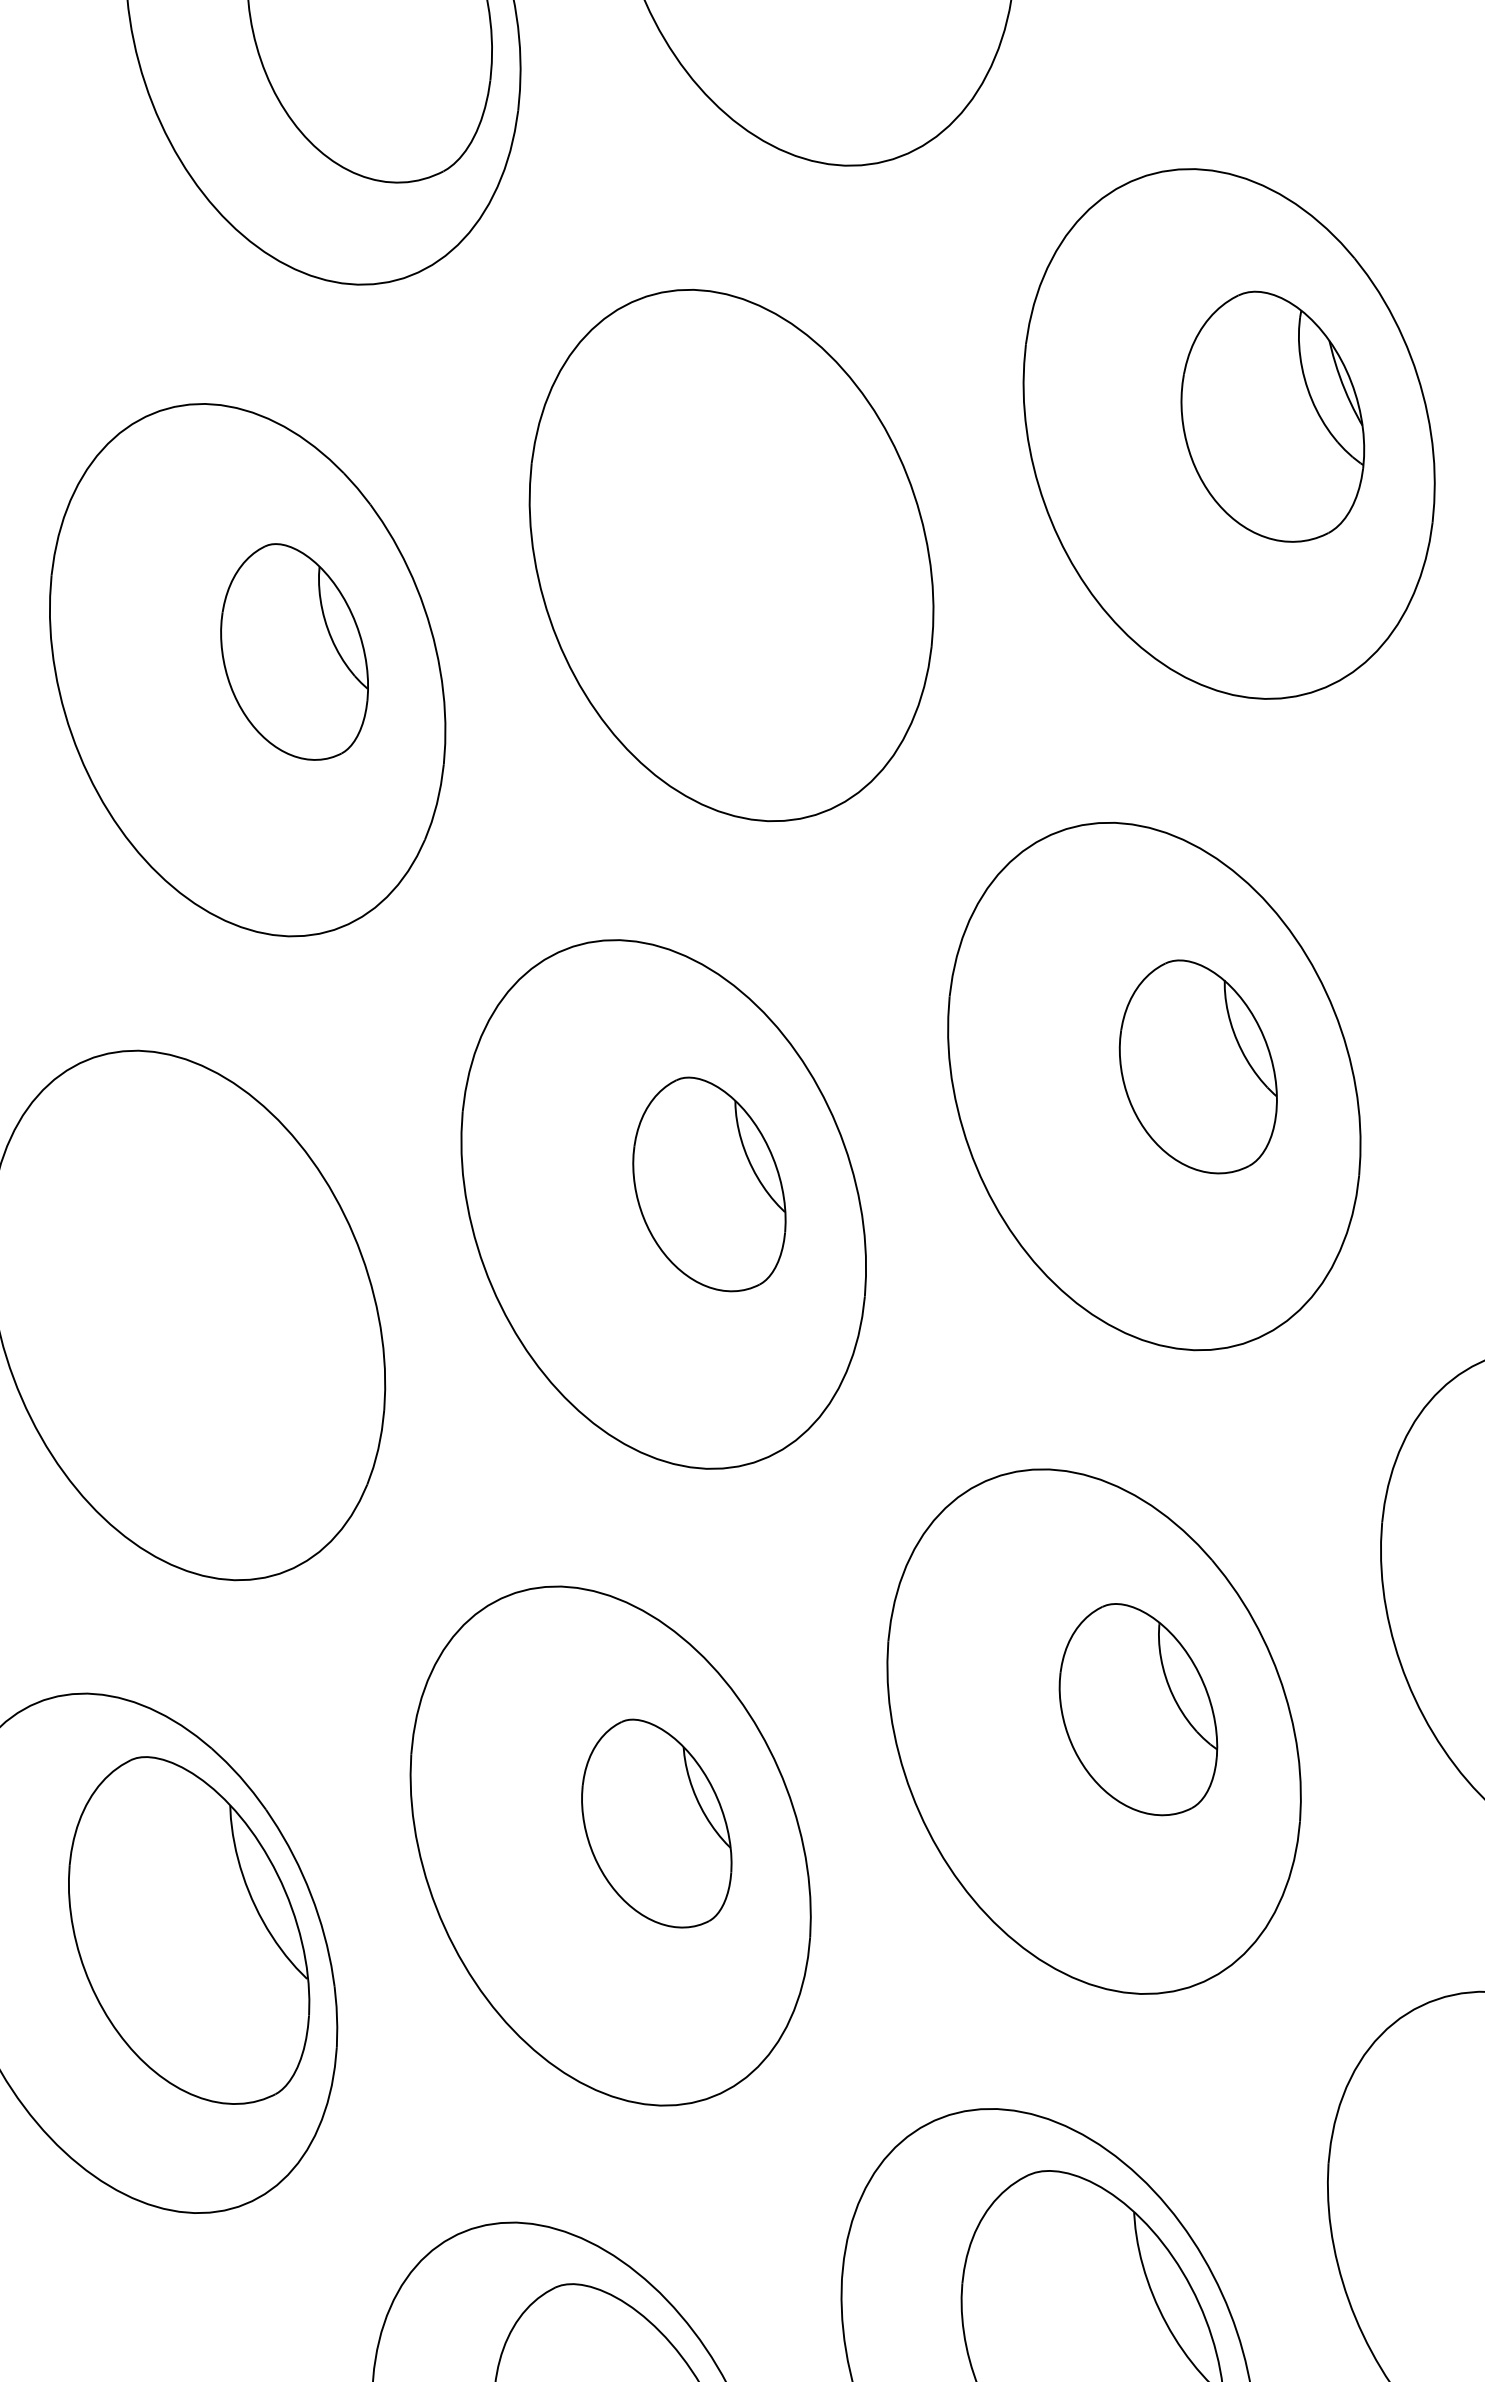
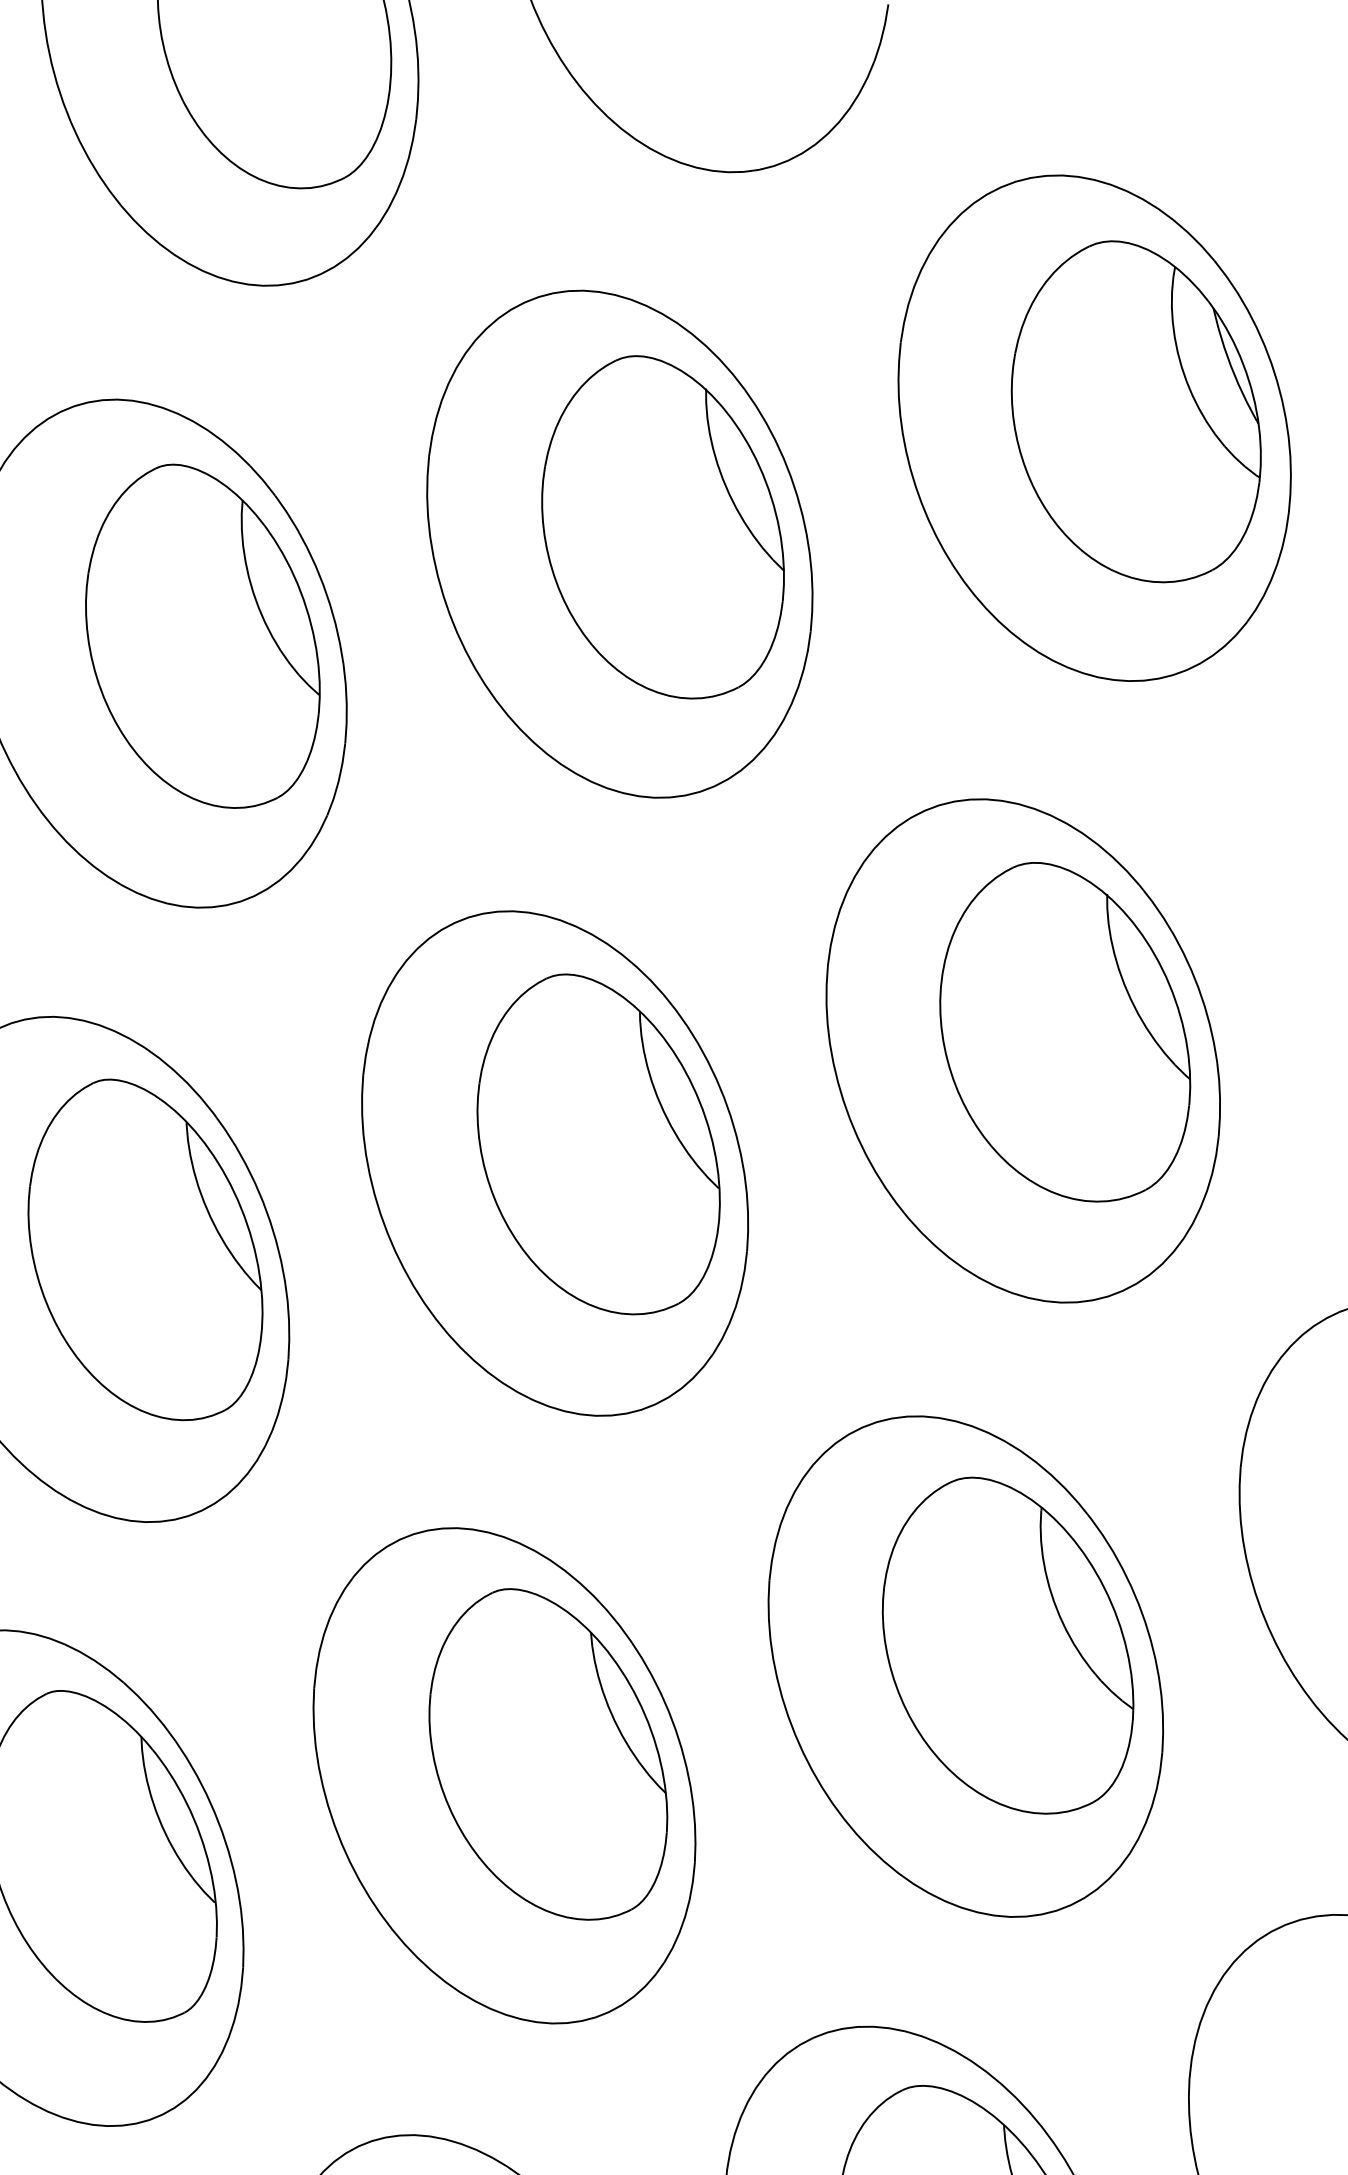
part: (1272, 416) -> (1136, 411), size x1.43
part: (776, 537) -> (662, 527), added
part: (294, 651) -> (202, 635), size x1.67
part: (1198, 1066) -> (1065, 1031), size x1.67
part: (709, 1184) -> (598, 1144), size x1.67
part: (234, 1294) -> (145, 1249), added
part: (1138, 1709) -> (1008, 1645), size x1.67
part: (656, 1823) -> (548, 1754), size x1.67

